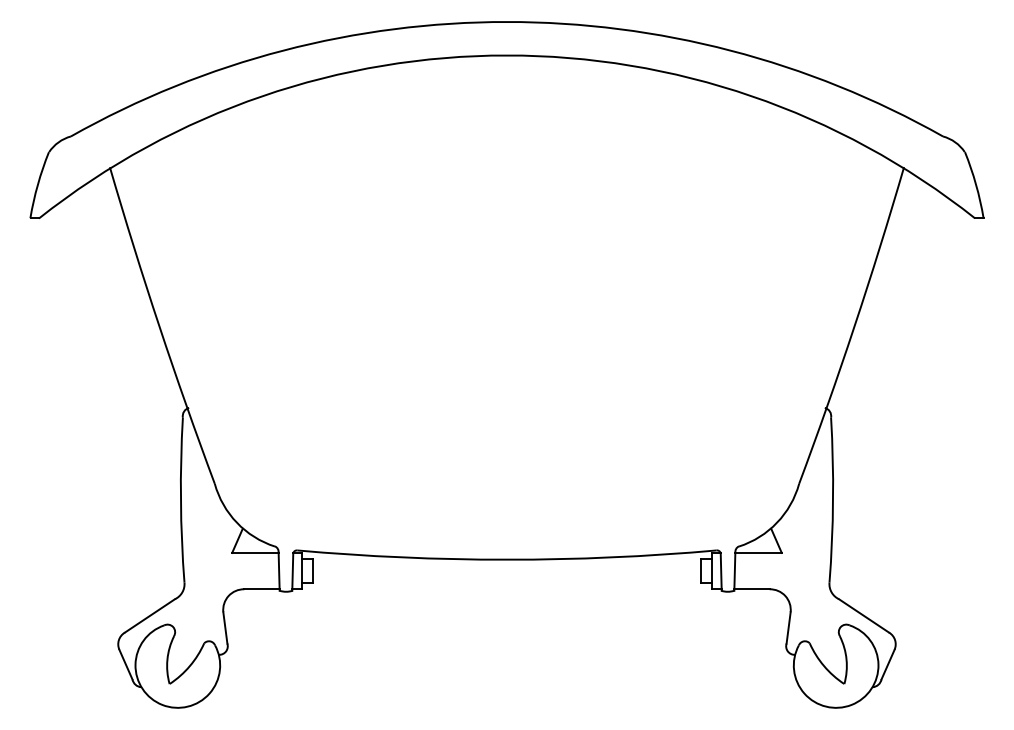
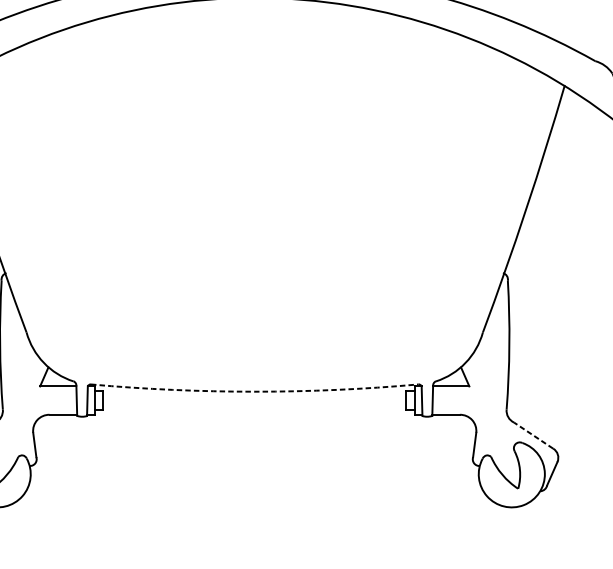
arc: (506, 559) -> (254, 391), solid -> dashed
line: (863, 615) -> (533, 435), solid -> dashed

